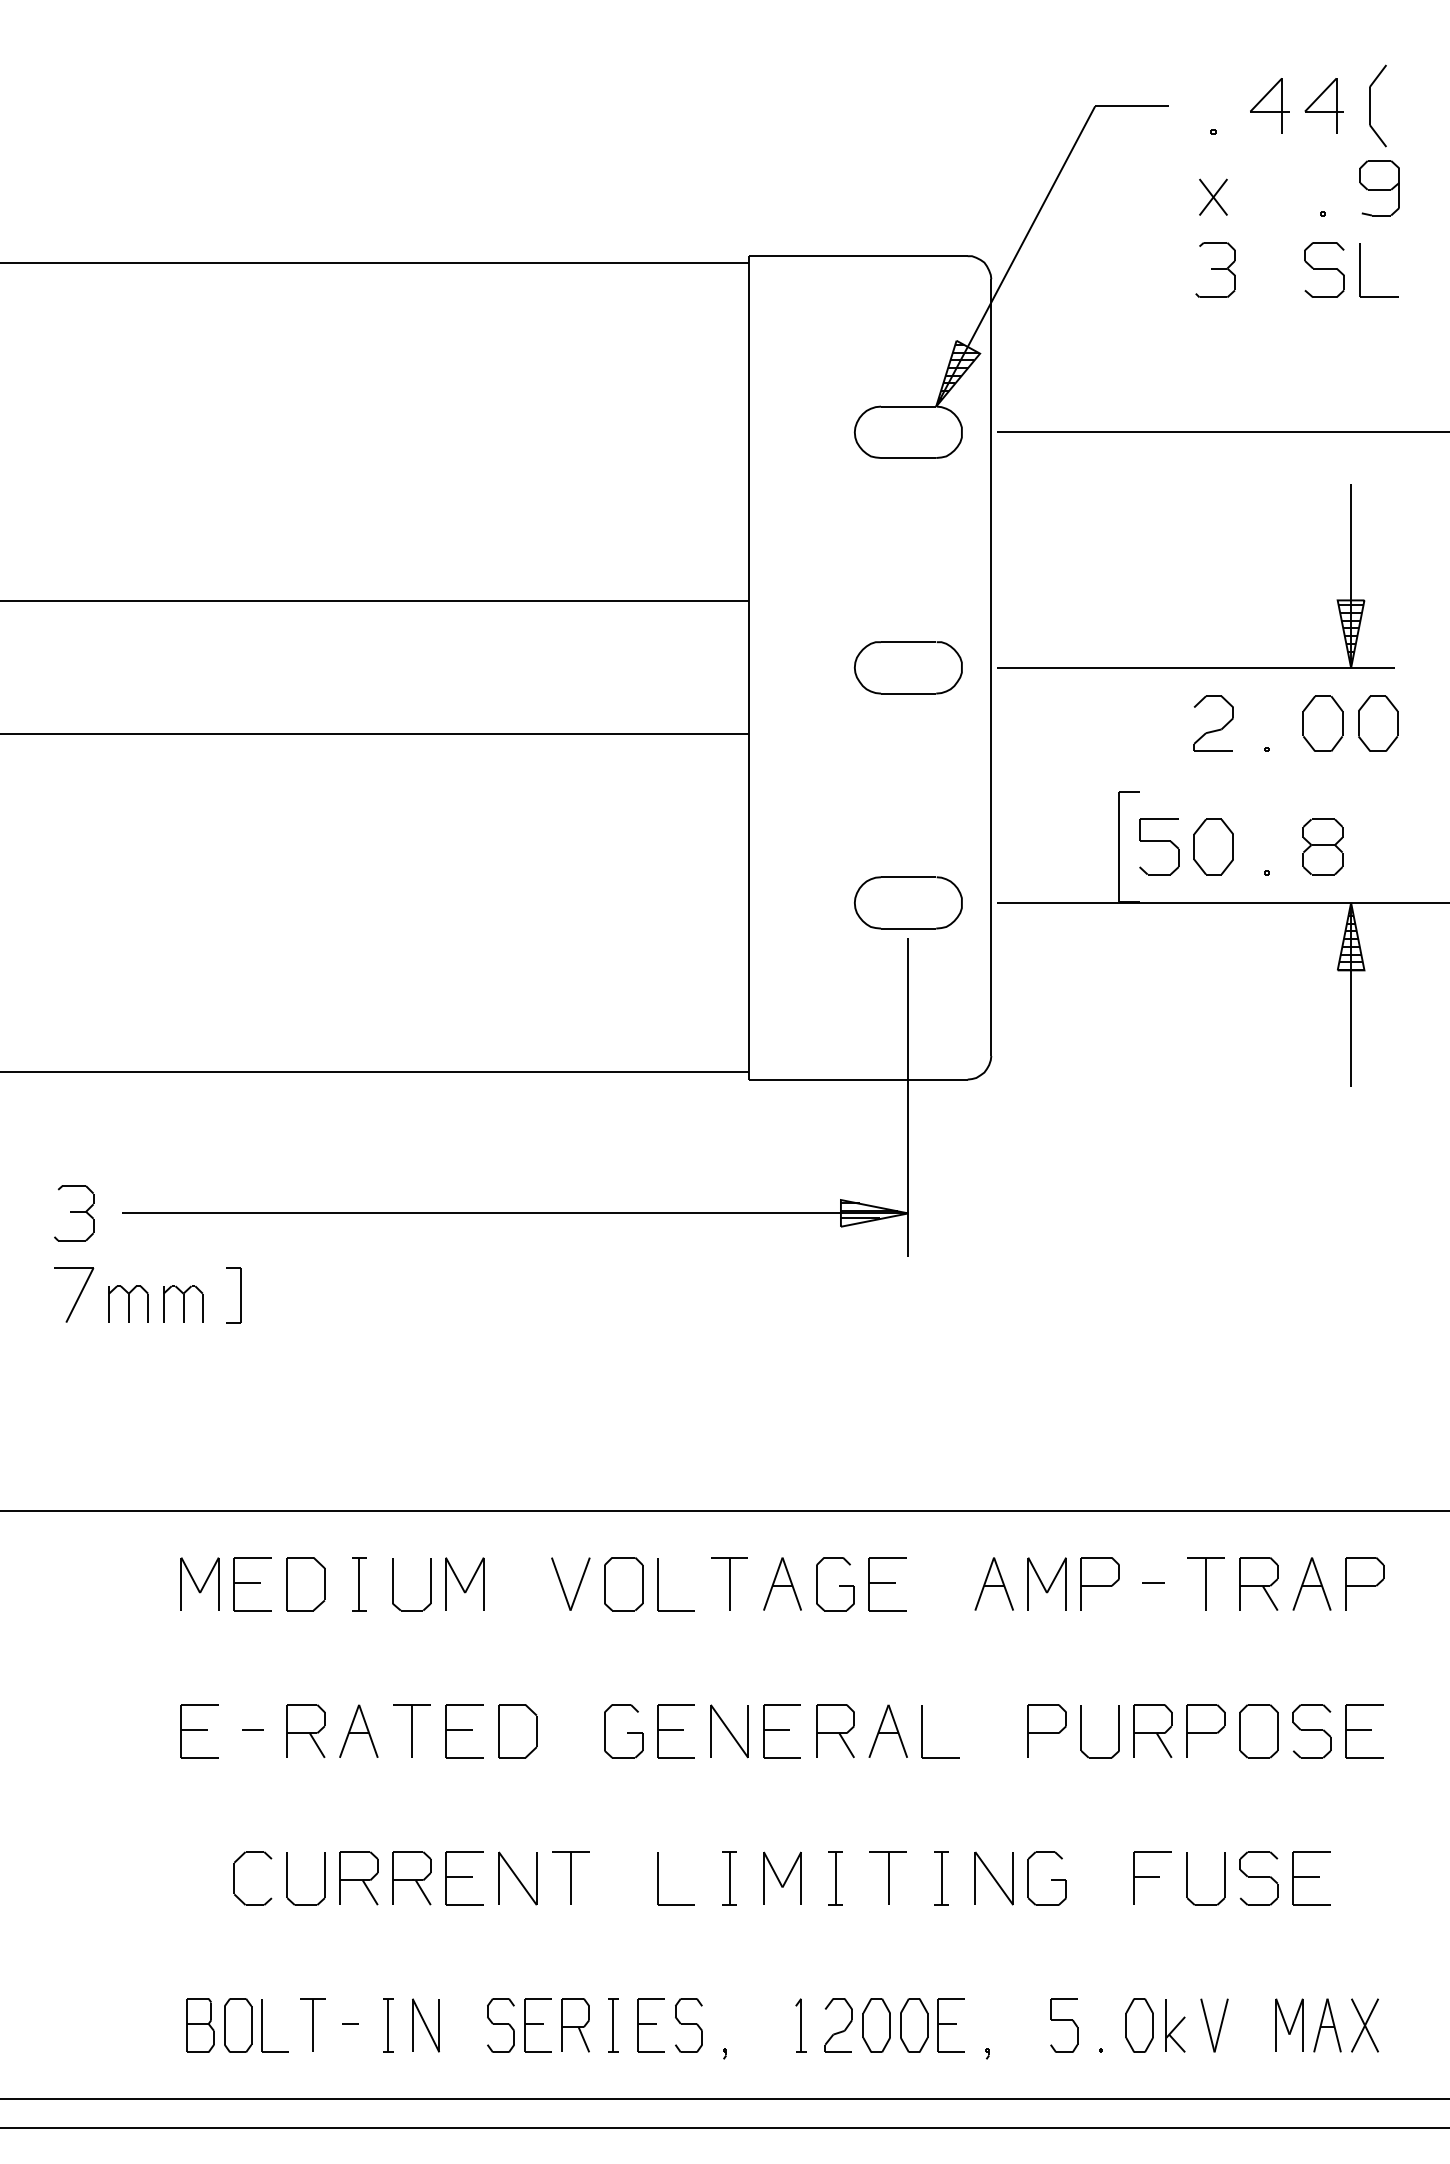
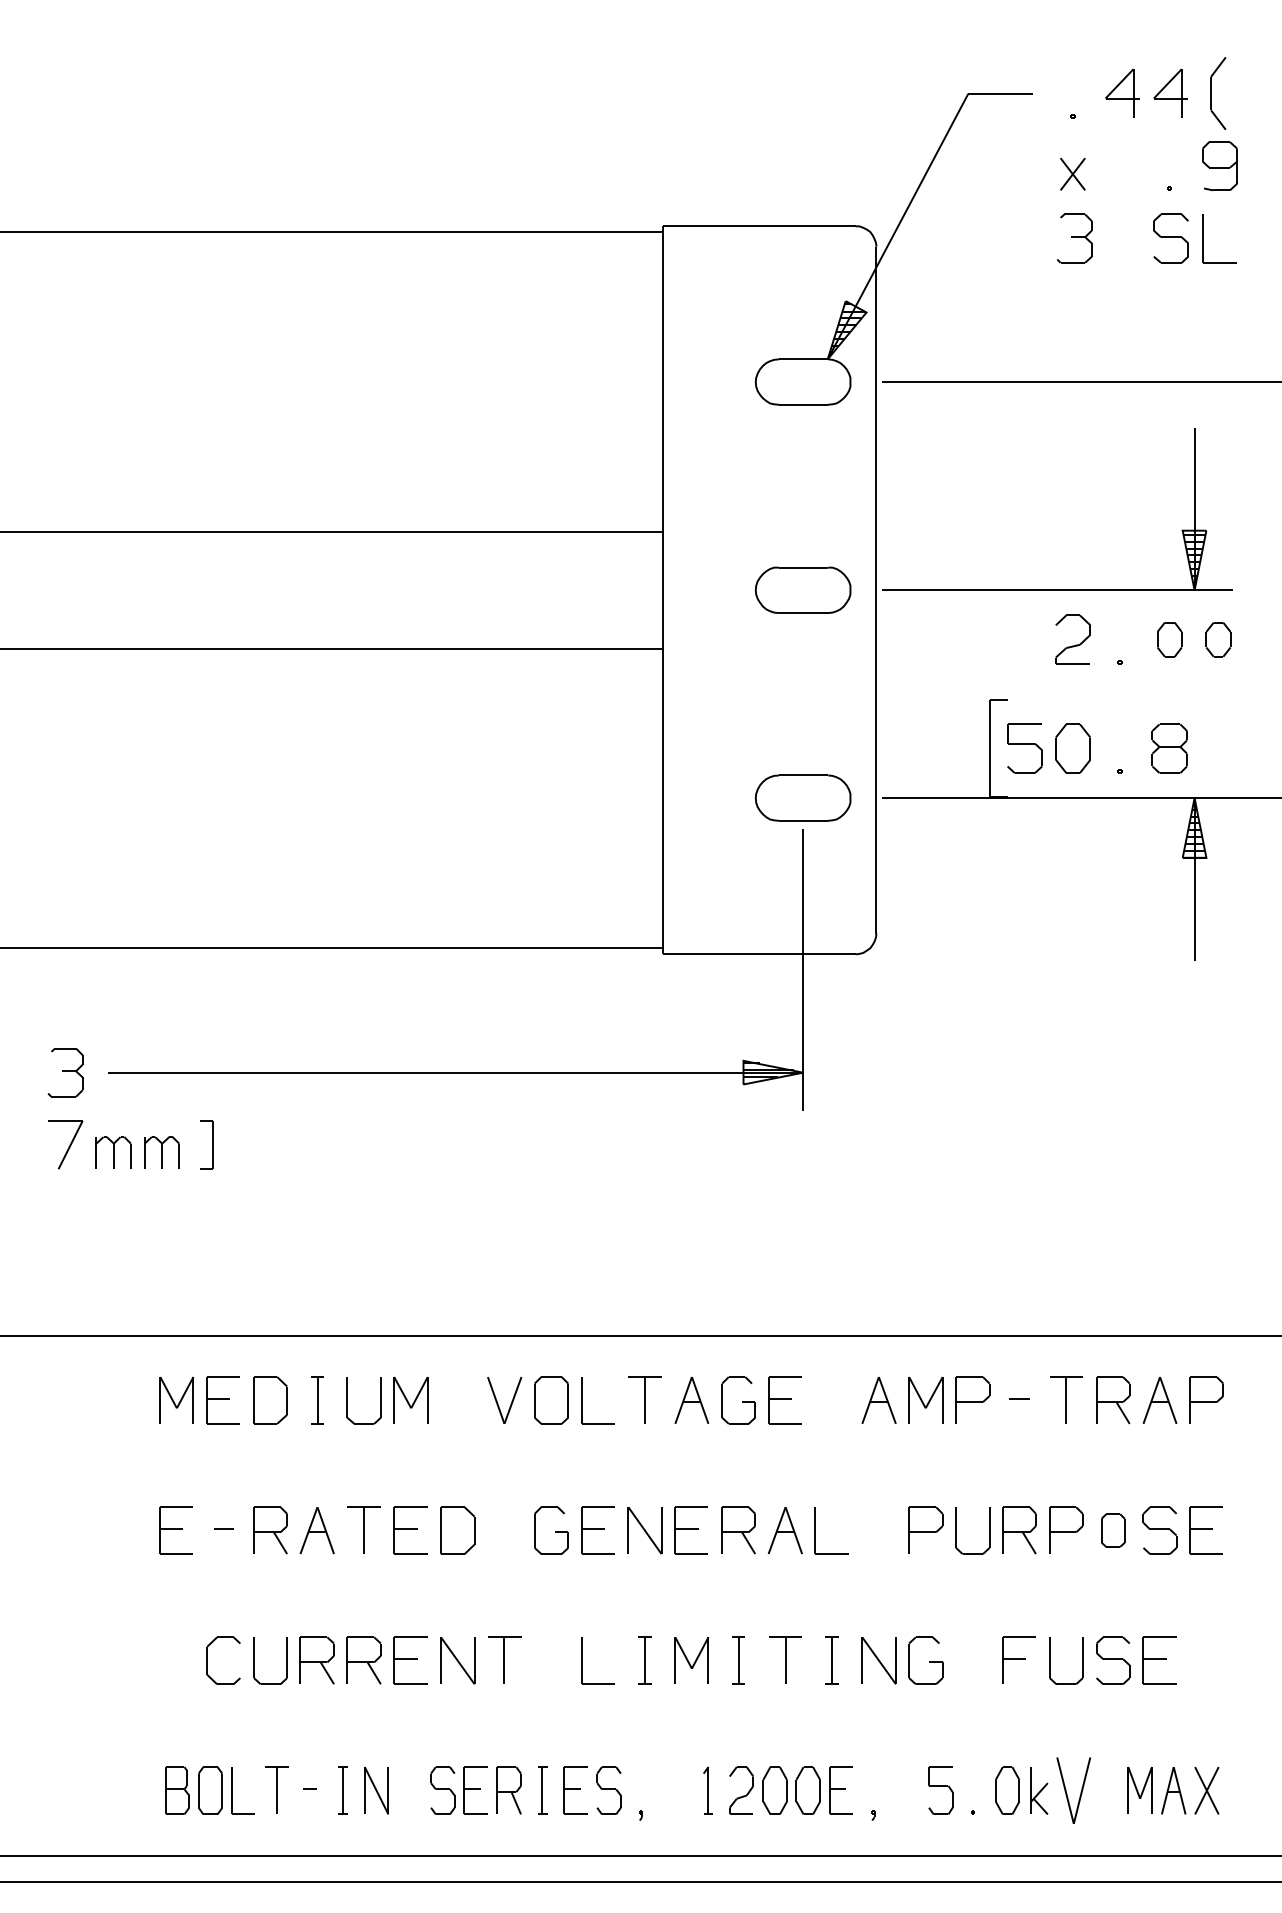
part: (1322, 723) -> (1169, 639), size x0.7
part: (1378, 723) -> (1218, 639), size x0.7
part: (1259, 1731) -> (1113, 1530), size x0.7
part: (1214, 2025) -> (1073, 1790), size x1.4

